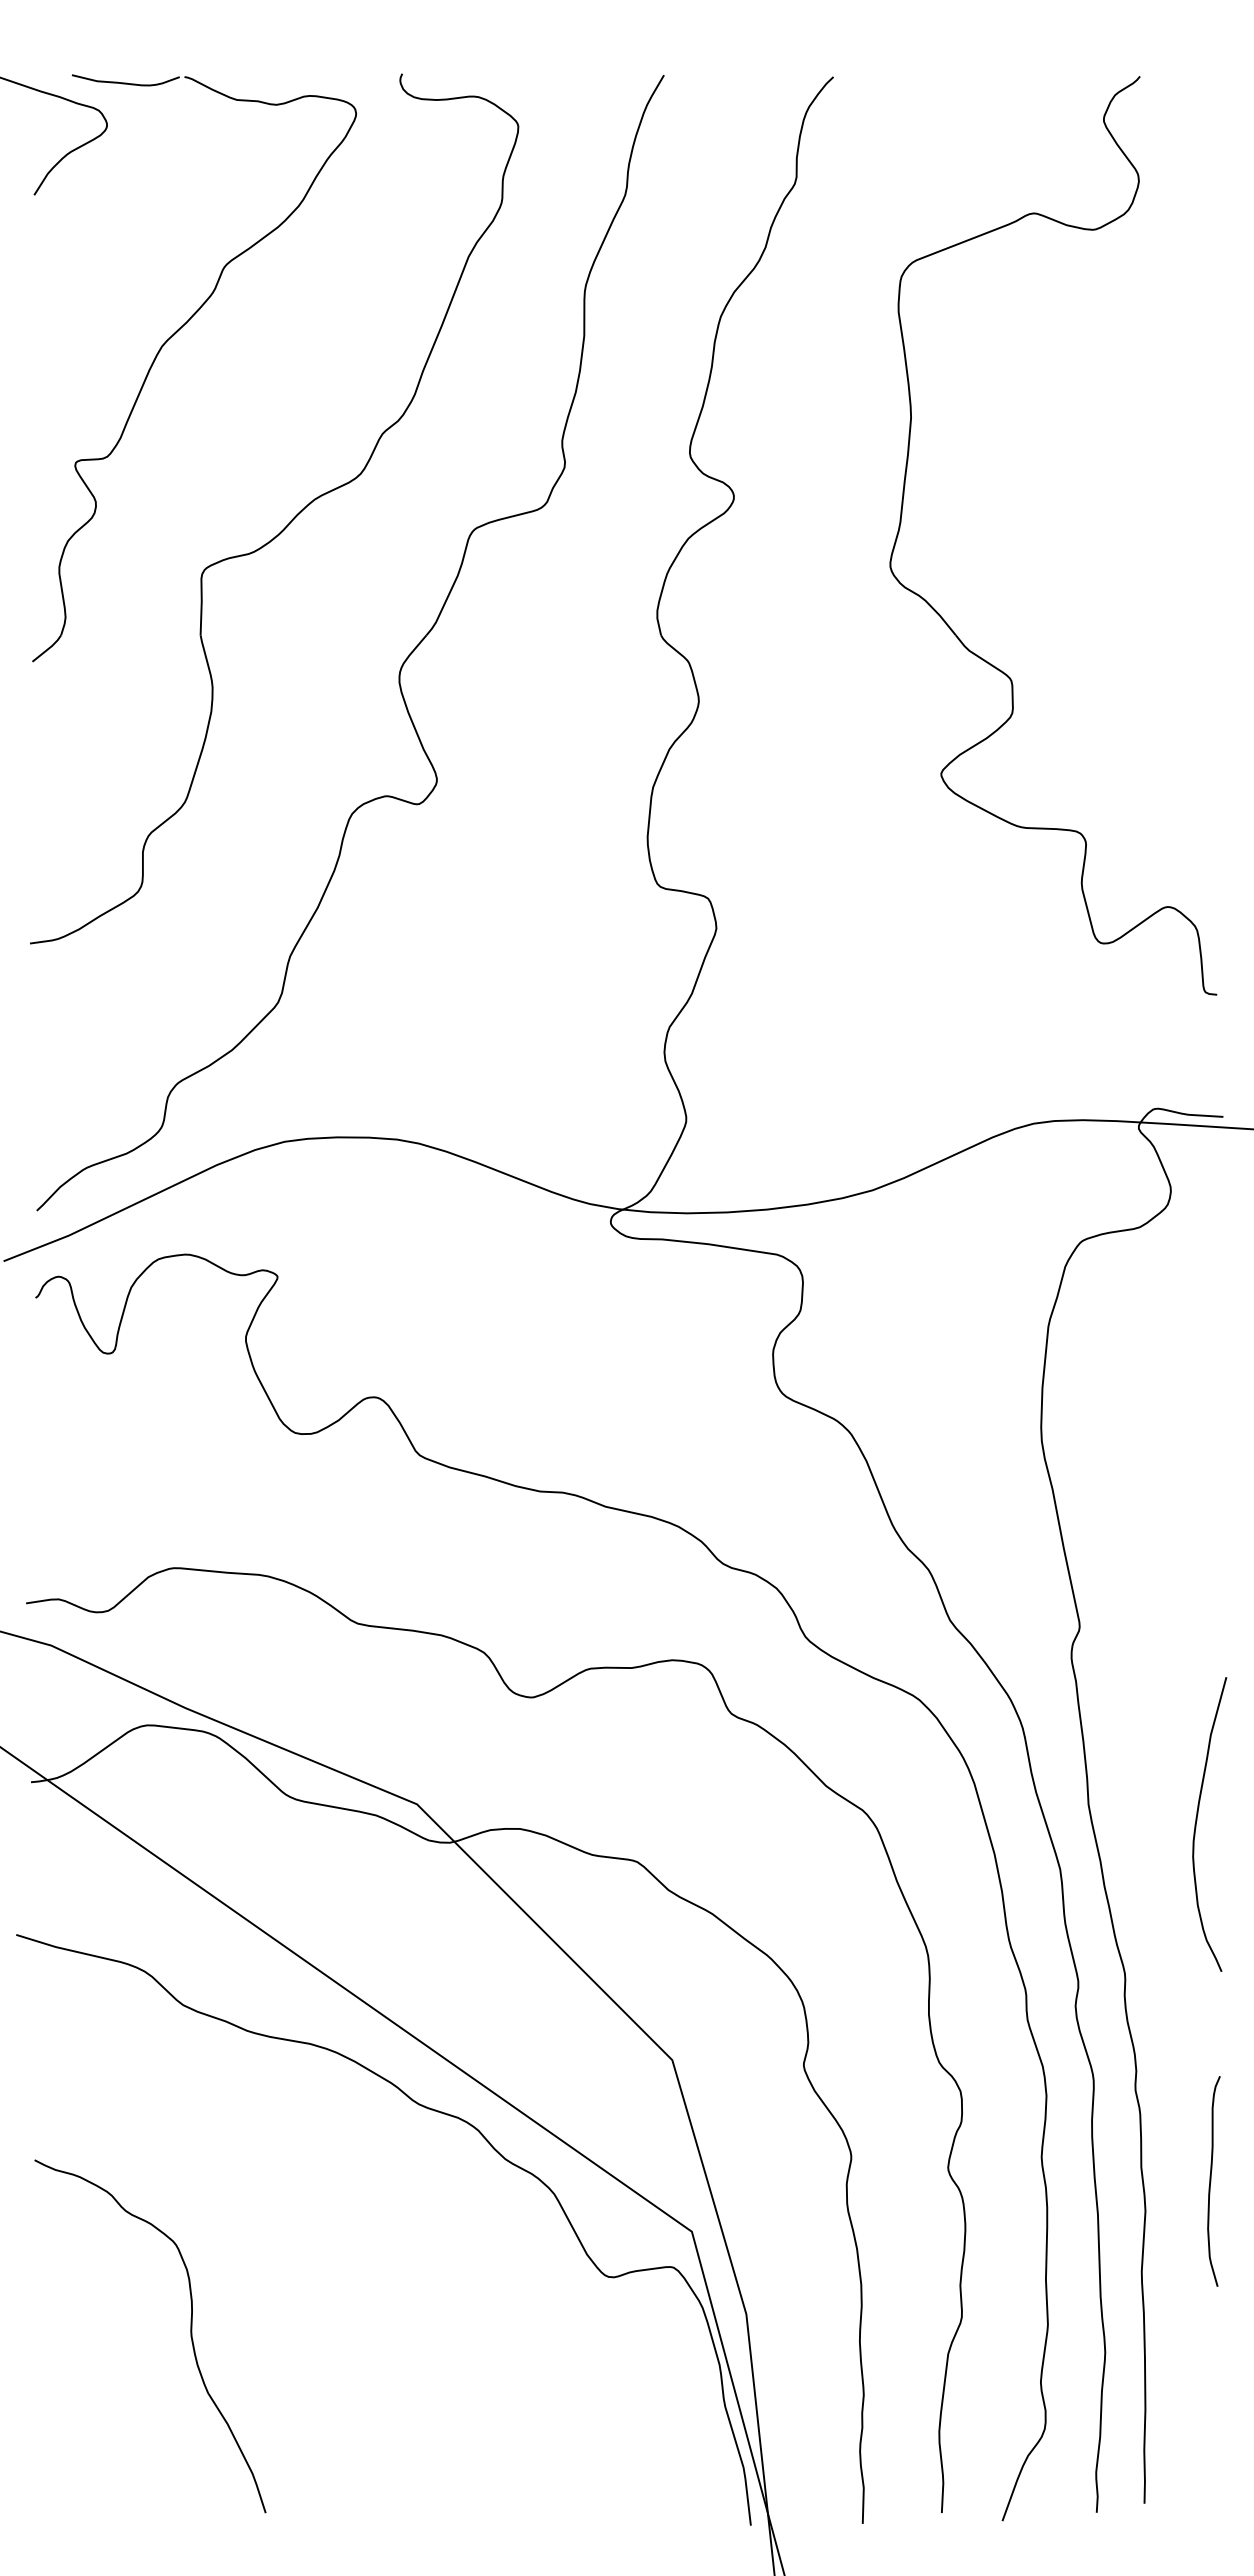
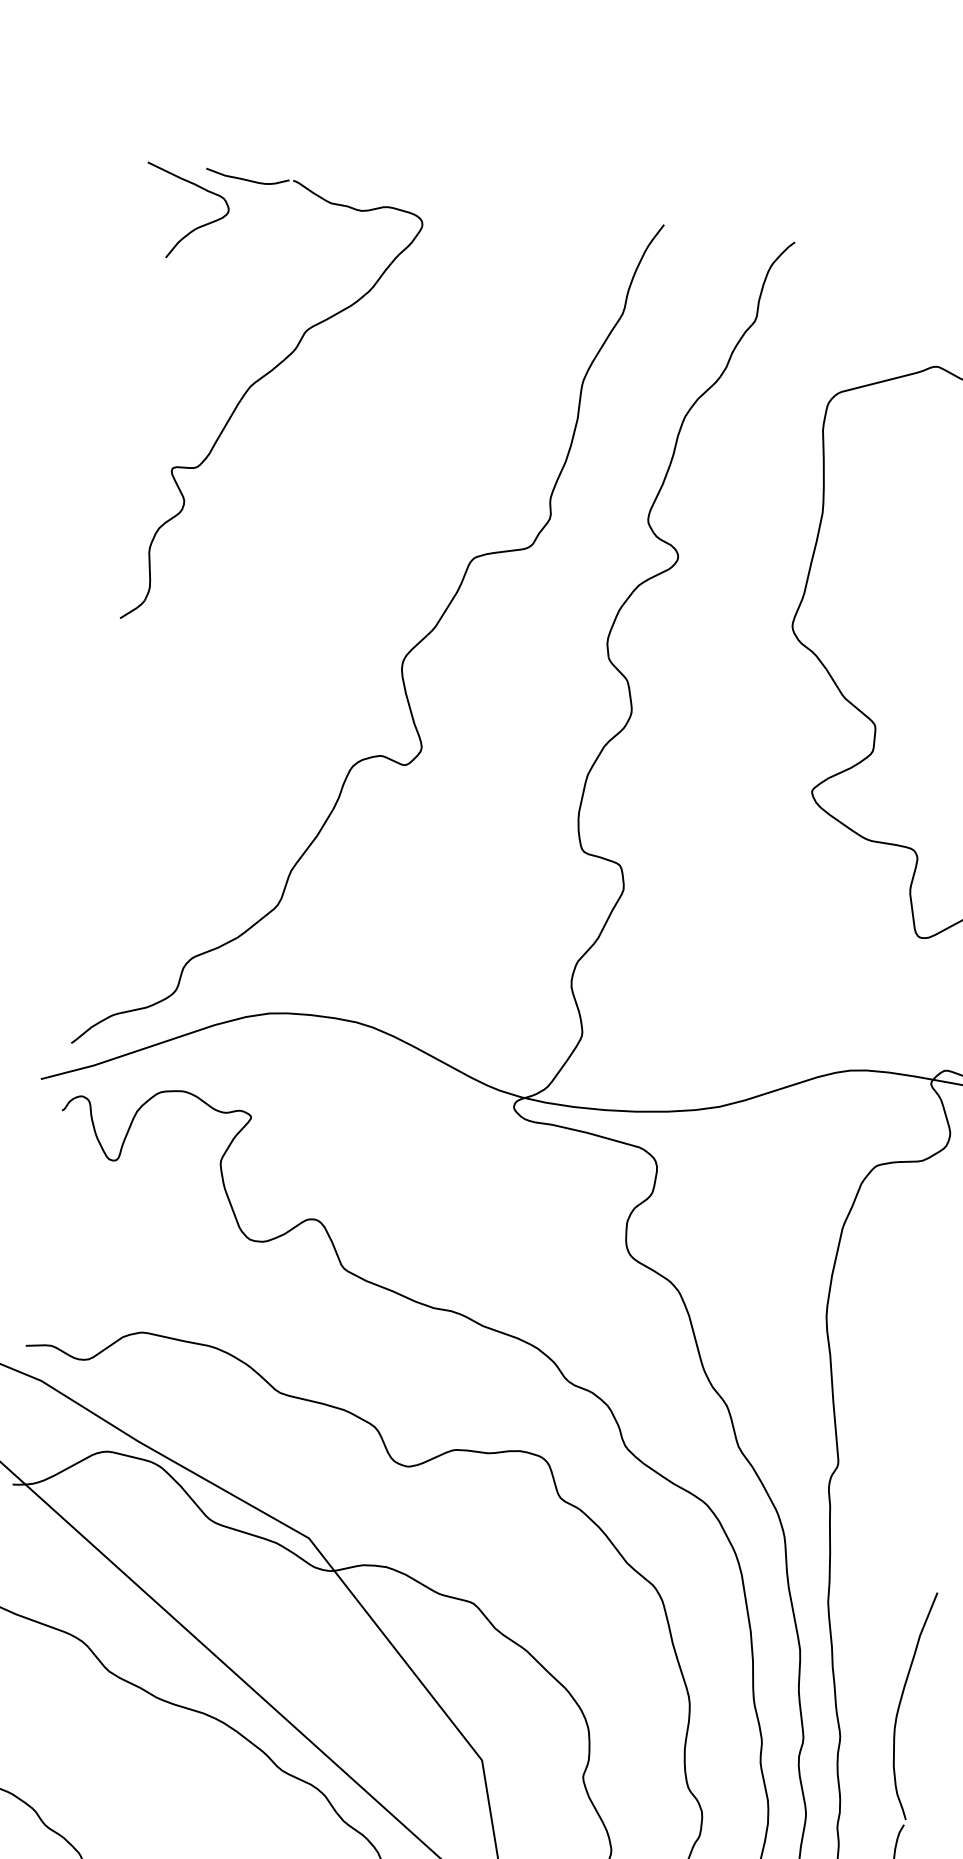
part: (290, 520) -> (333, 533), removed
curve: (1197, 1821) -> (901, 1701), moved

